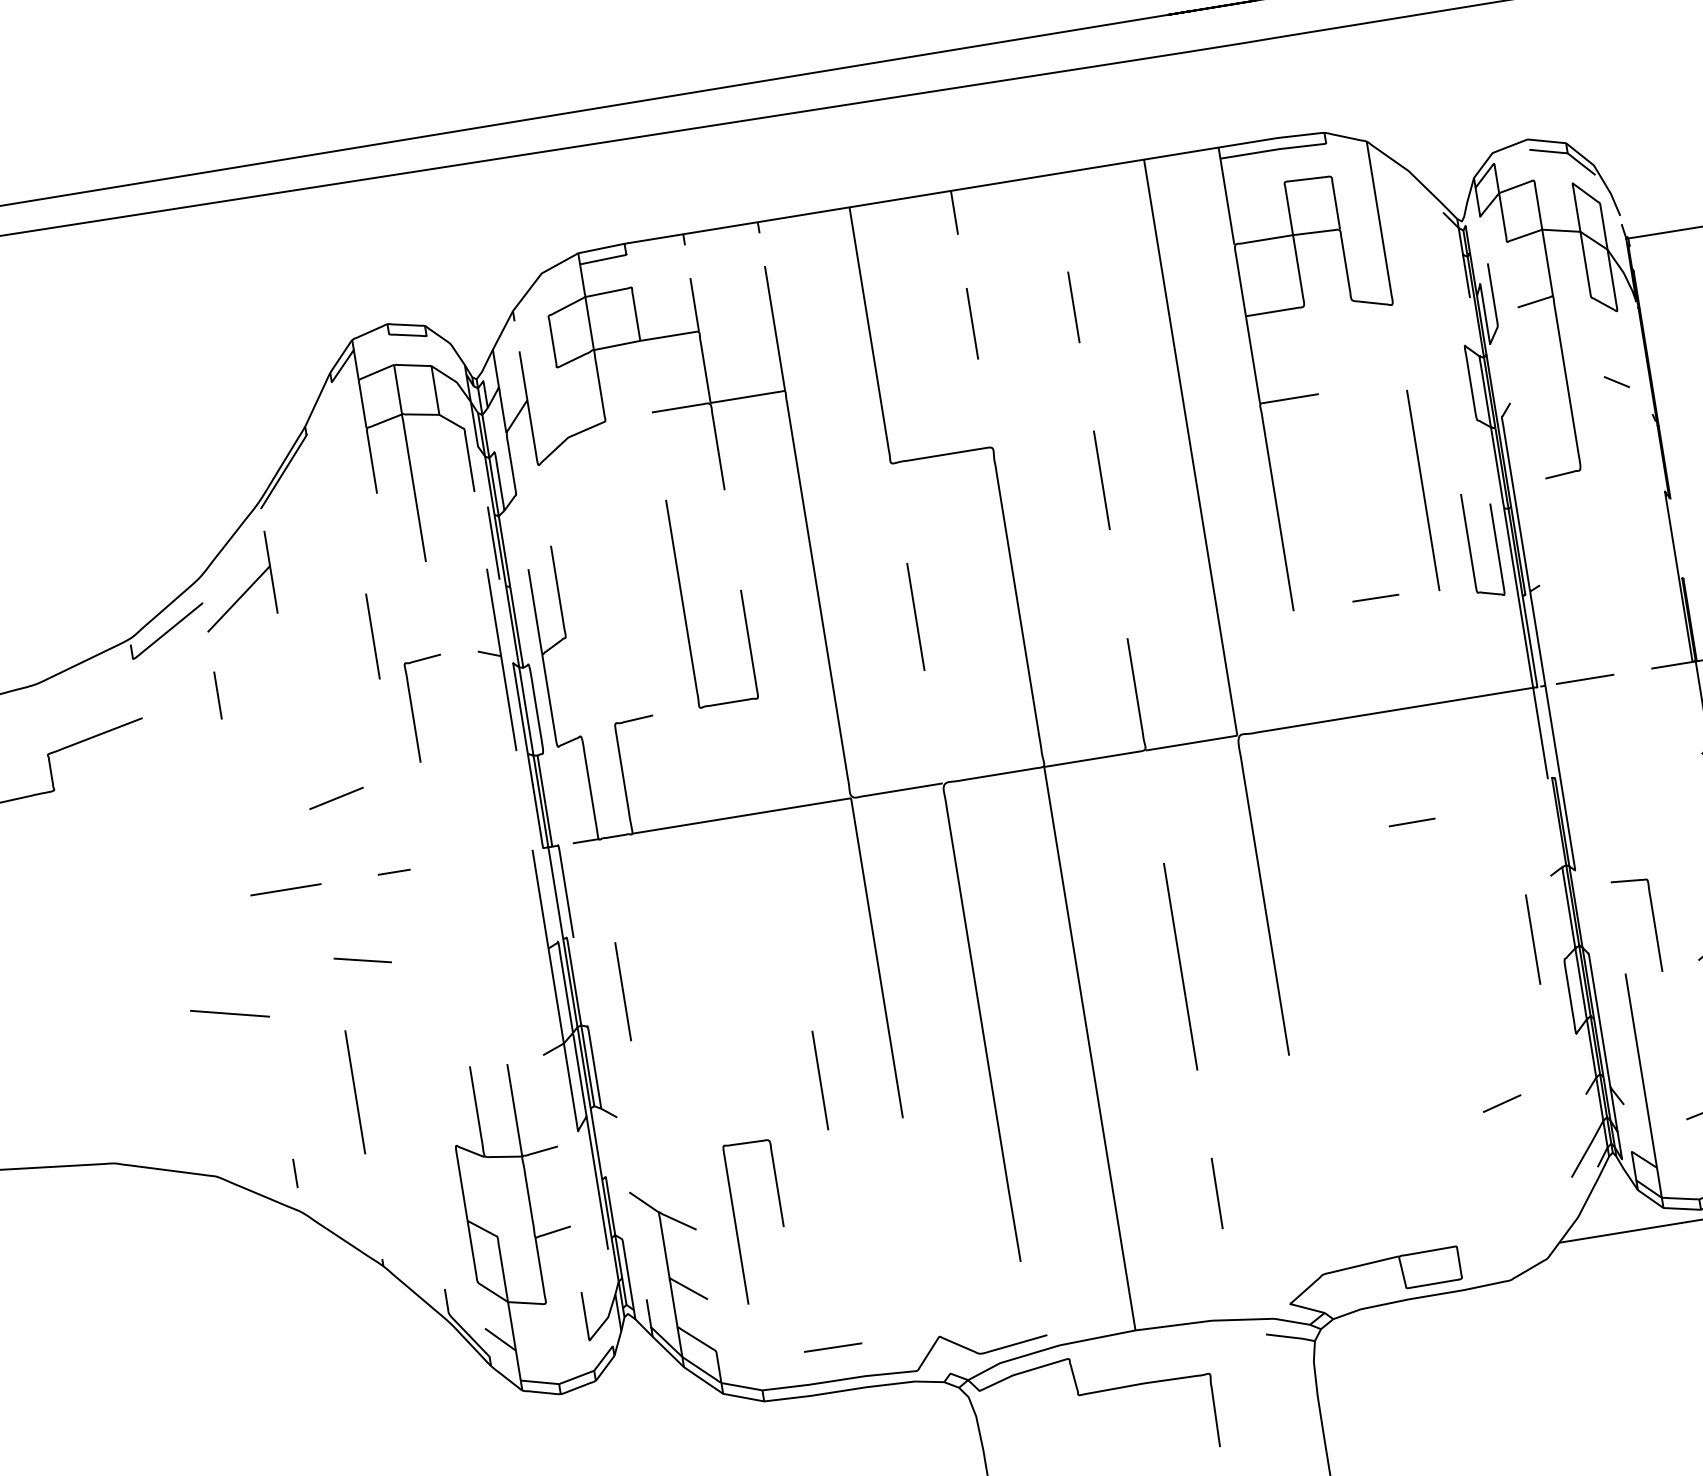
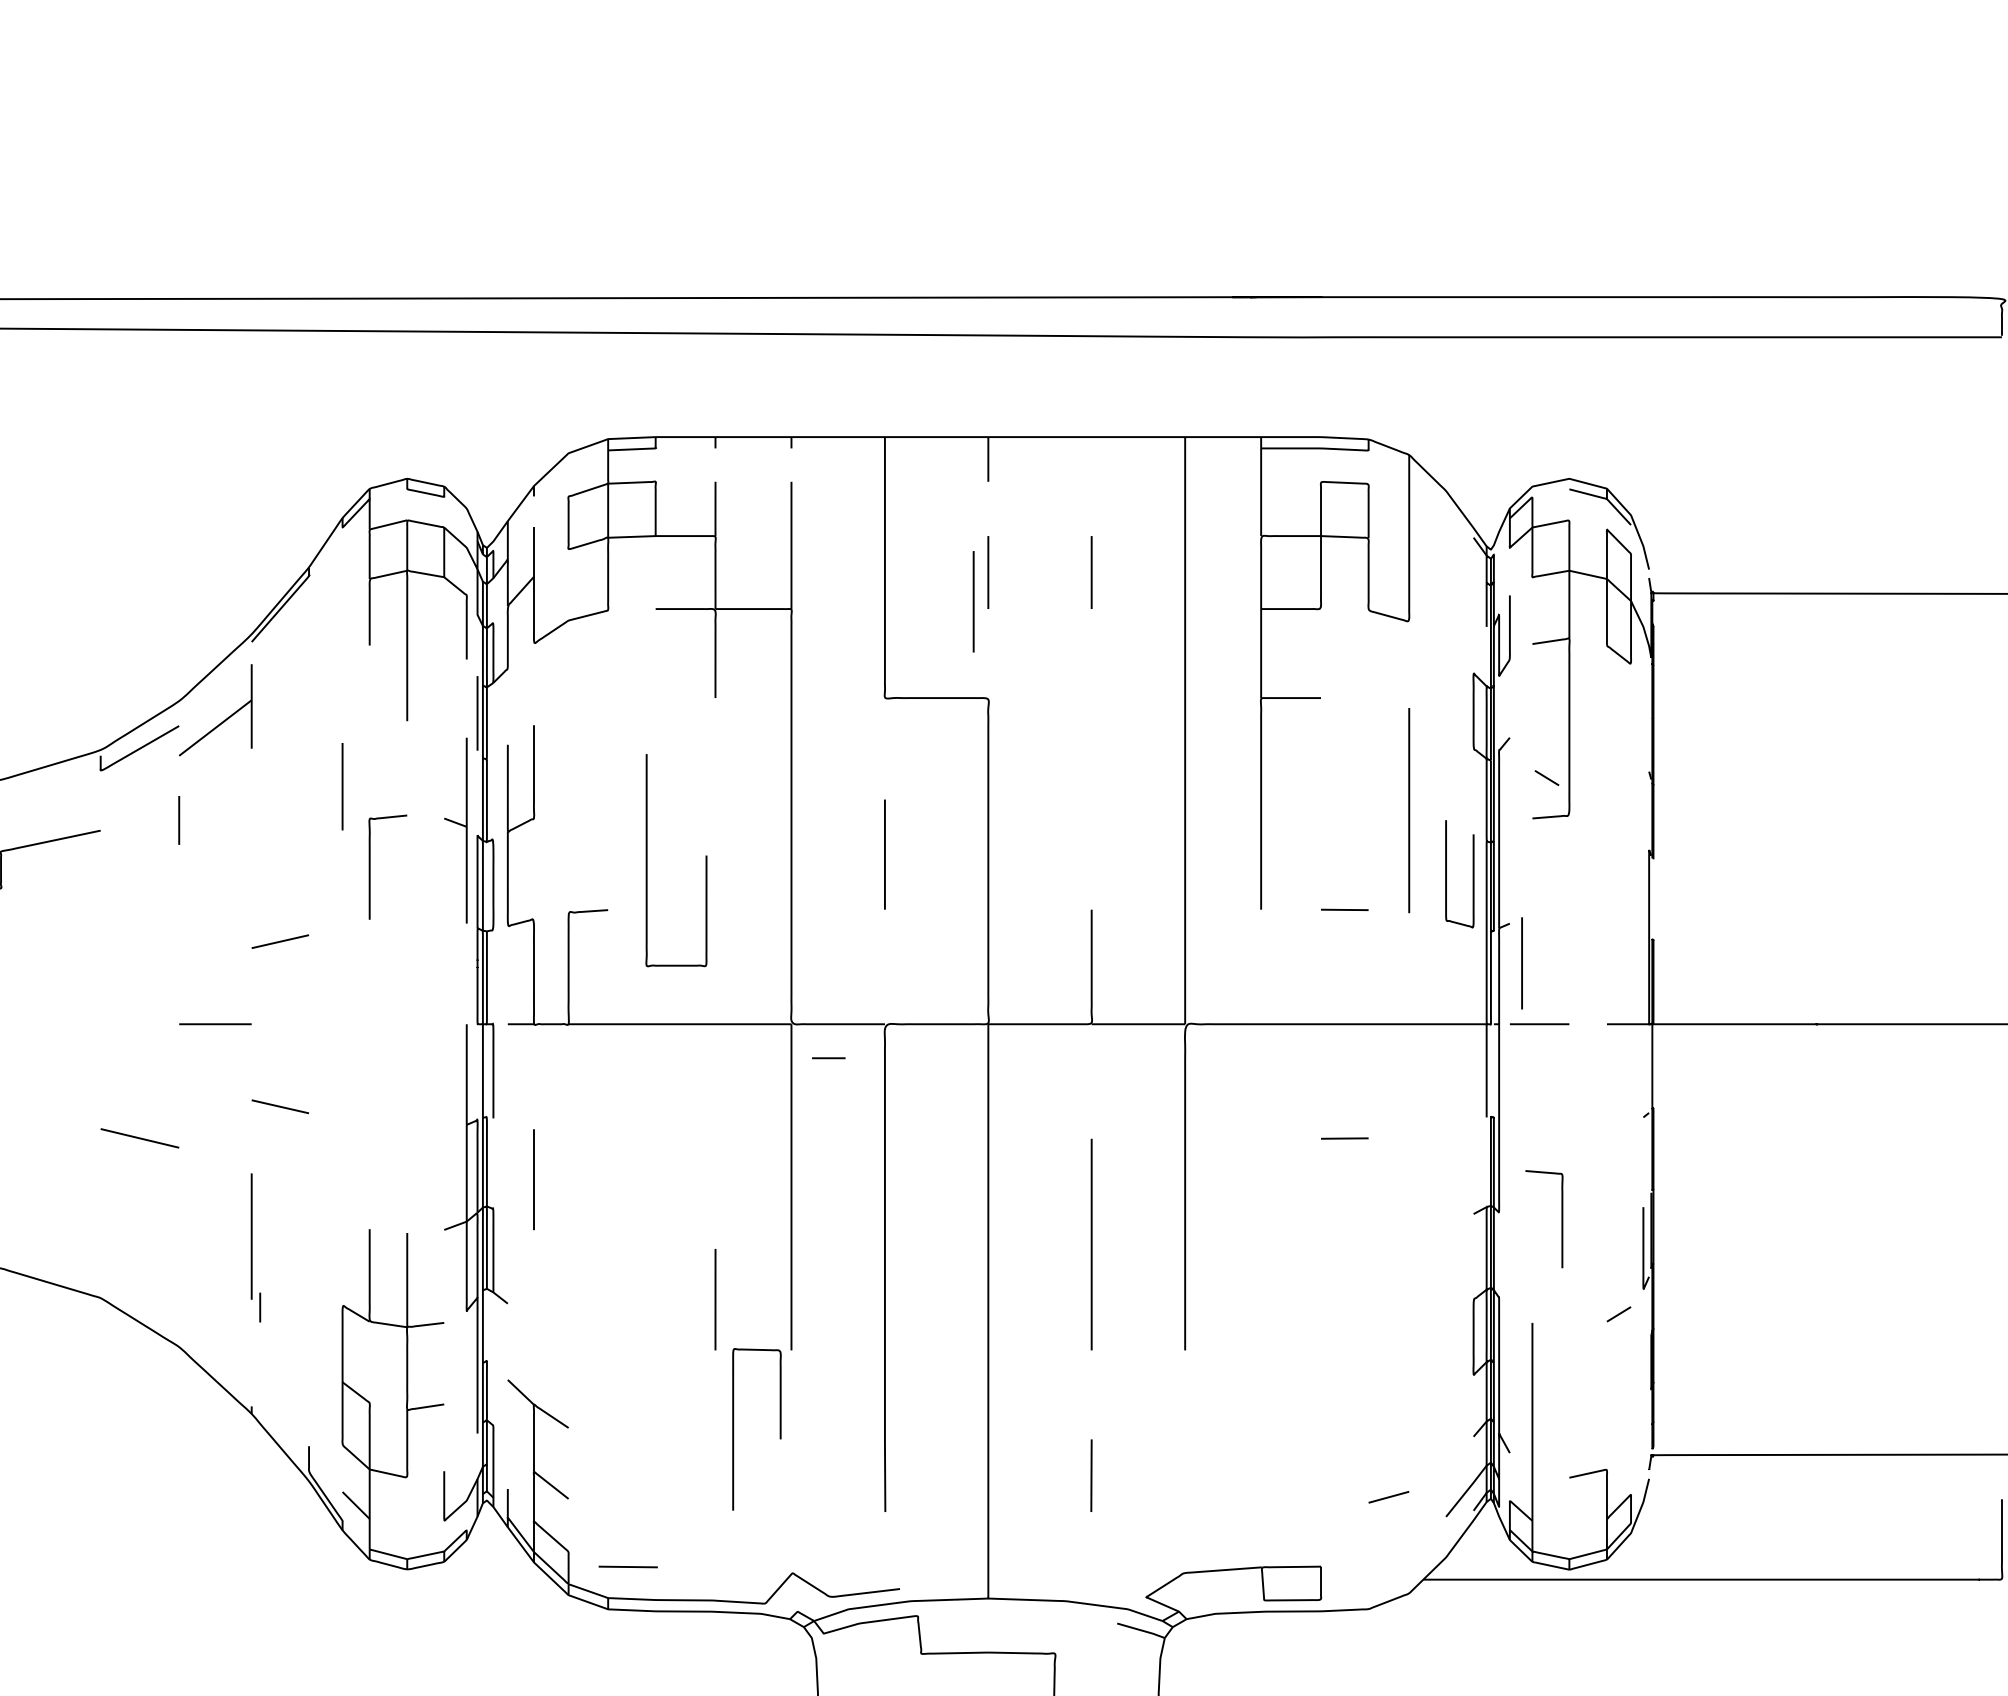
line: (1616, 381) -> (1546, 777), moved
line: (1101, 480) -> (973, 601), moved
curve: (683, 604) -> (647, 860), moved
line: (393, 872) -> (828, 1058), moved
curve: (1653, 924) -> (1561, 1219), moved
line: (1532, 939) -> (1521, 963), moved
line: (1501, 1103) -> (1388, 1497), moved
line: (295, 1173) -> (260, 1307), moved
curve: (736, 1224) -> (734, 1429), moved
line: (832, 1347) -> (627, 1566), moved

